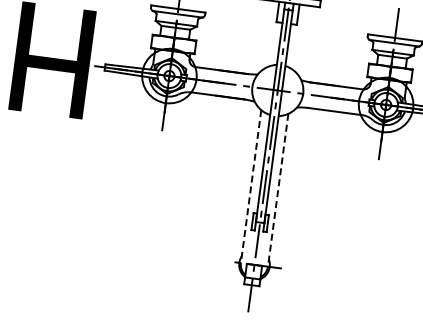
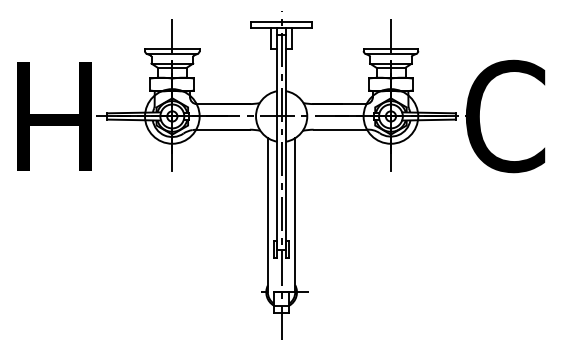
line: (250, 186) -> (267, 215), dashed -> solid
line: (278, 190) -> (295, 215), dashed -> solid

